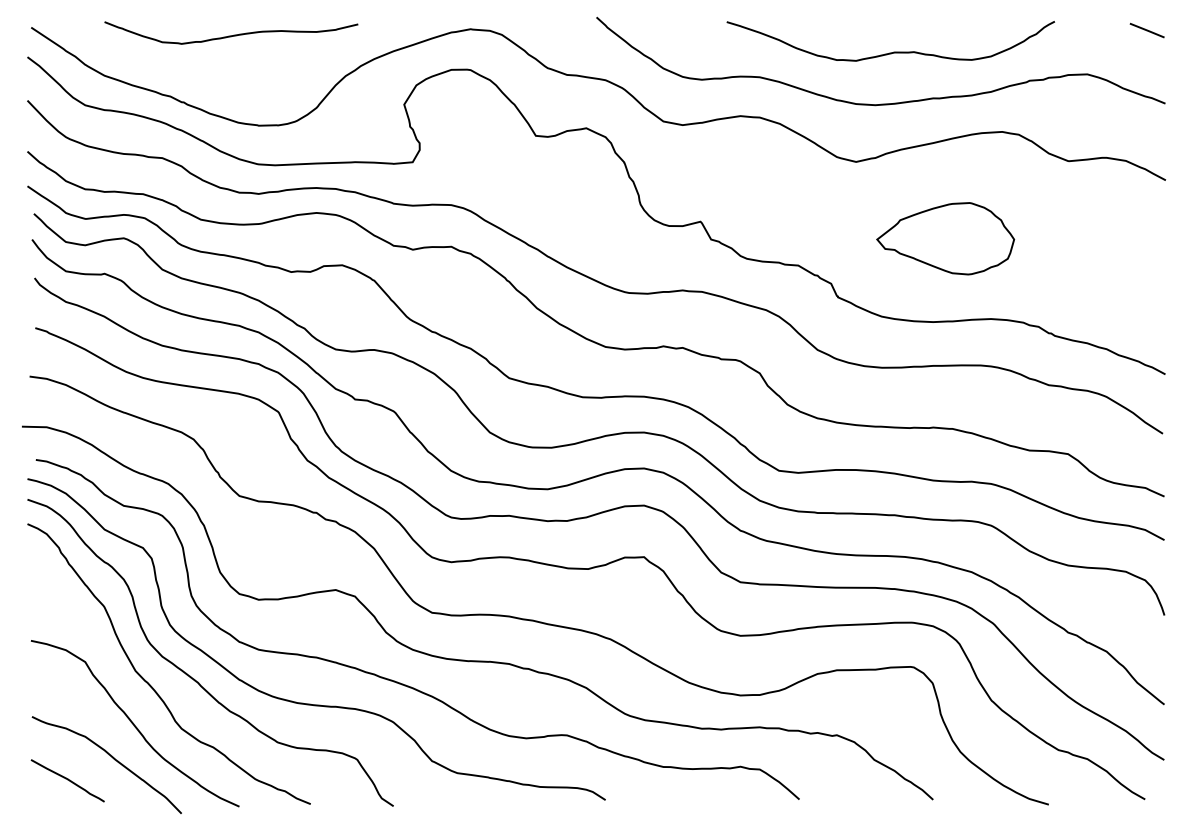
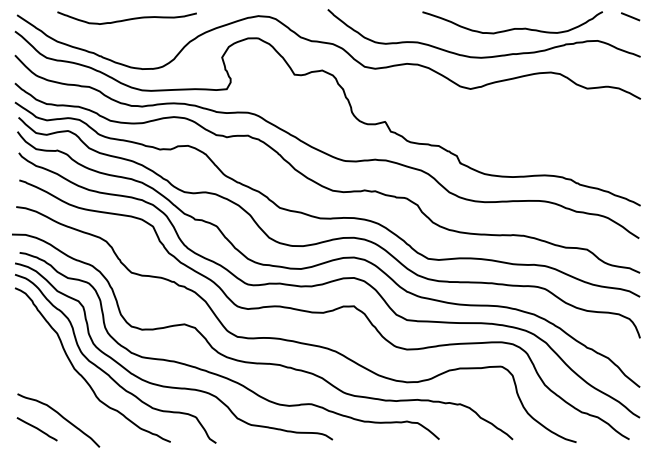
curve: (890, 51) -> (512, 28), moved
part: (945, 237) -> (519, 130), removed
curve: (133, 723) -> (73, 397), removed

